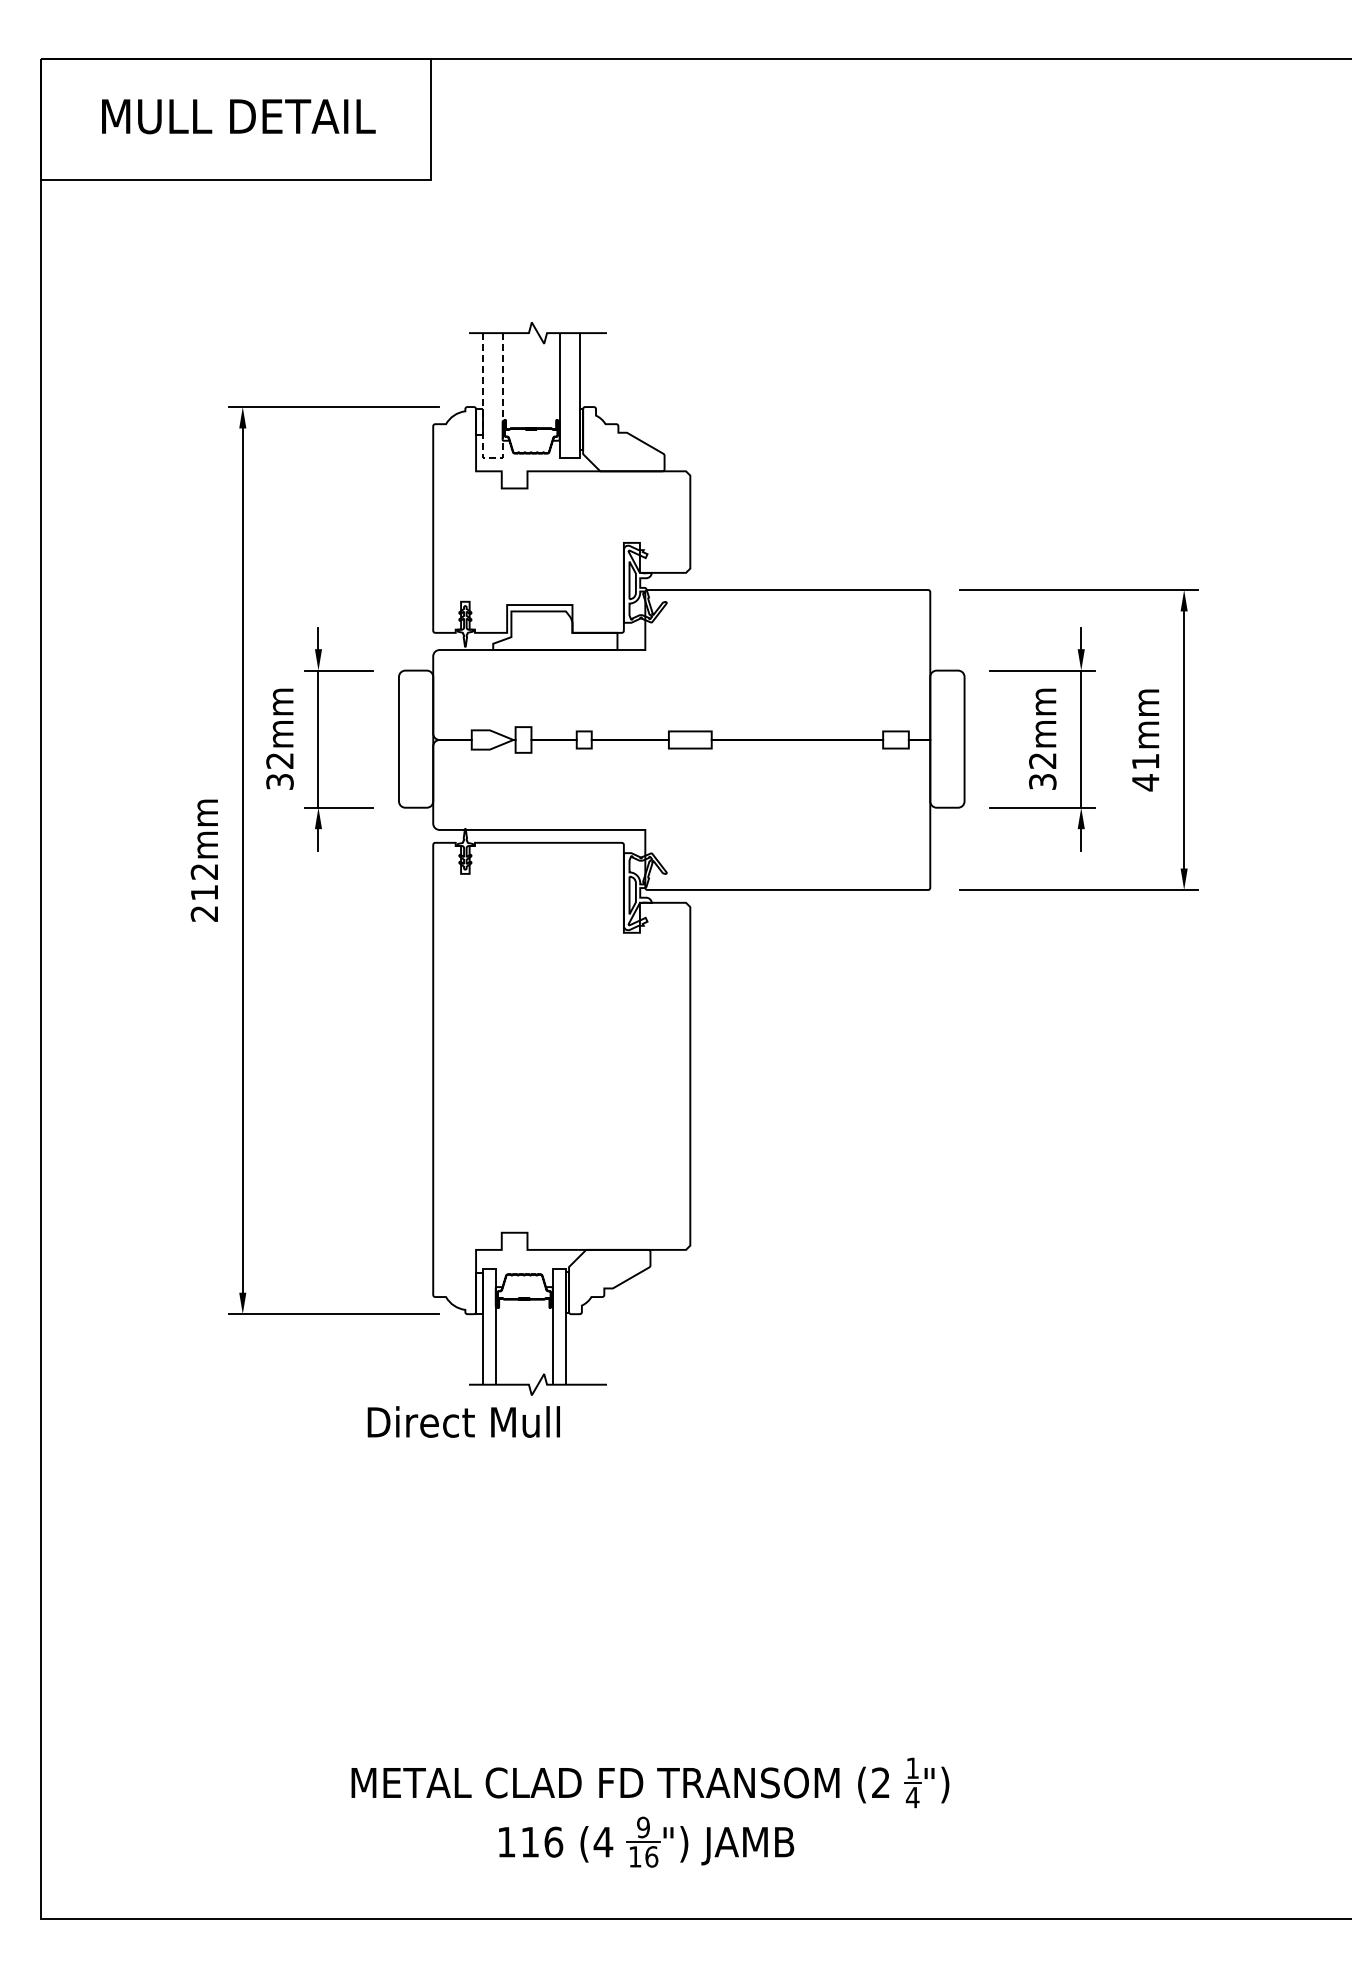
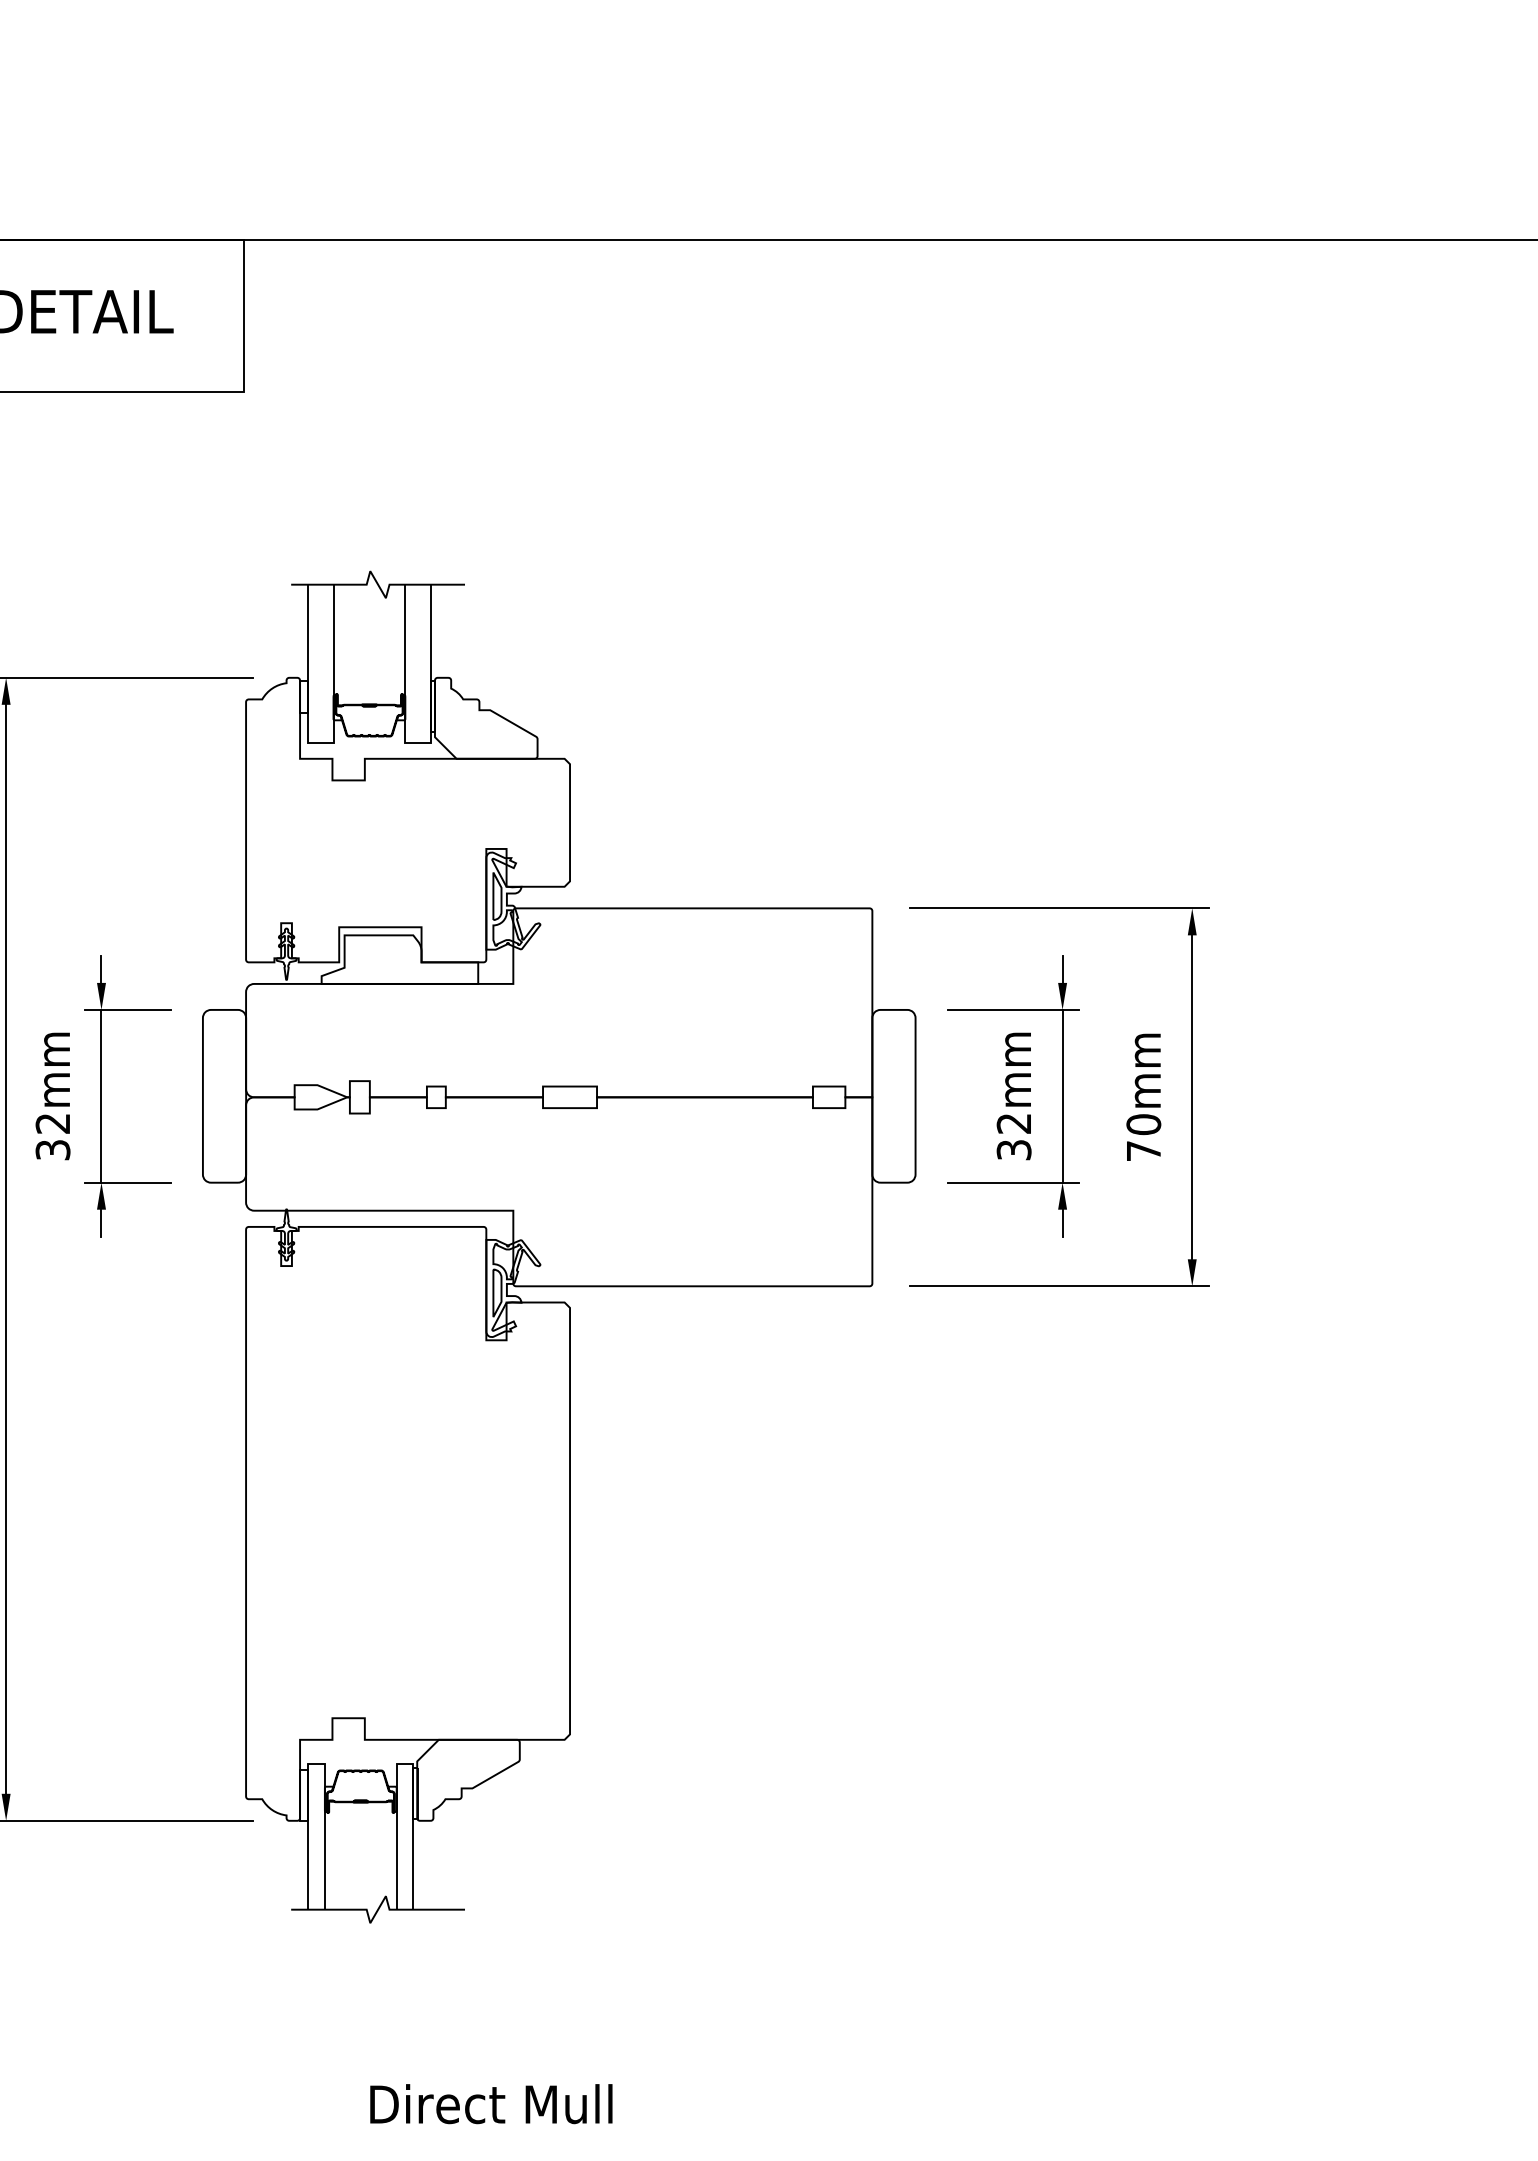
line: (492, 458) -> (320, 742), dashed -> solid
text: (1145, 772) -> (1143, 1138), 41mm -> 70mm
text: (463, 1421) -> (490, 2103), moved

